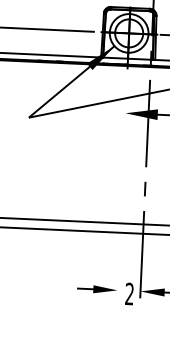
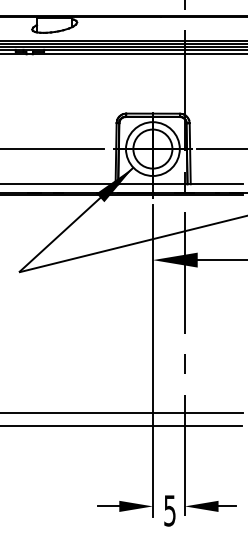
line: (121, 186) -> (152, 361), added
text: (129, 293) -> (169, 510), 2 -> 5

